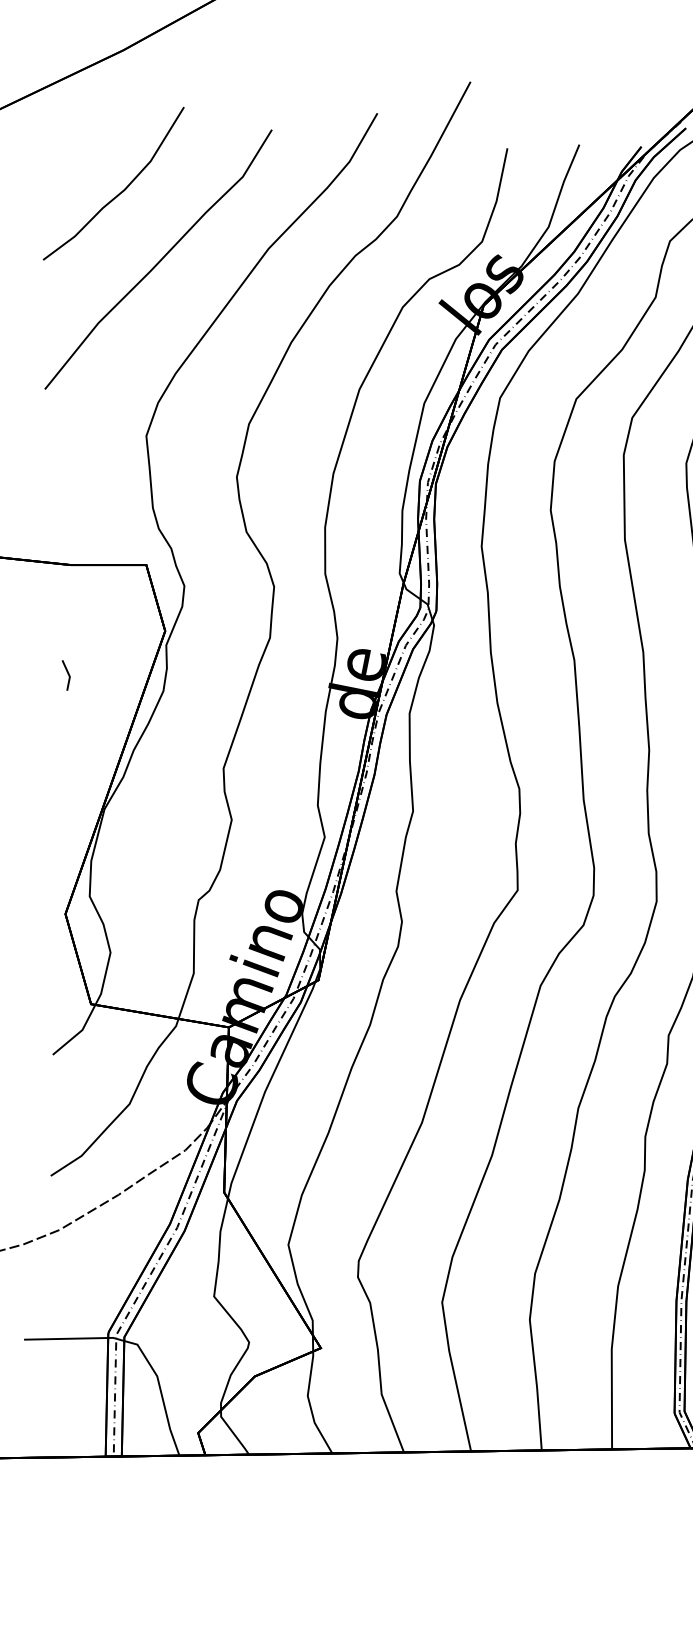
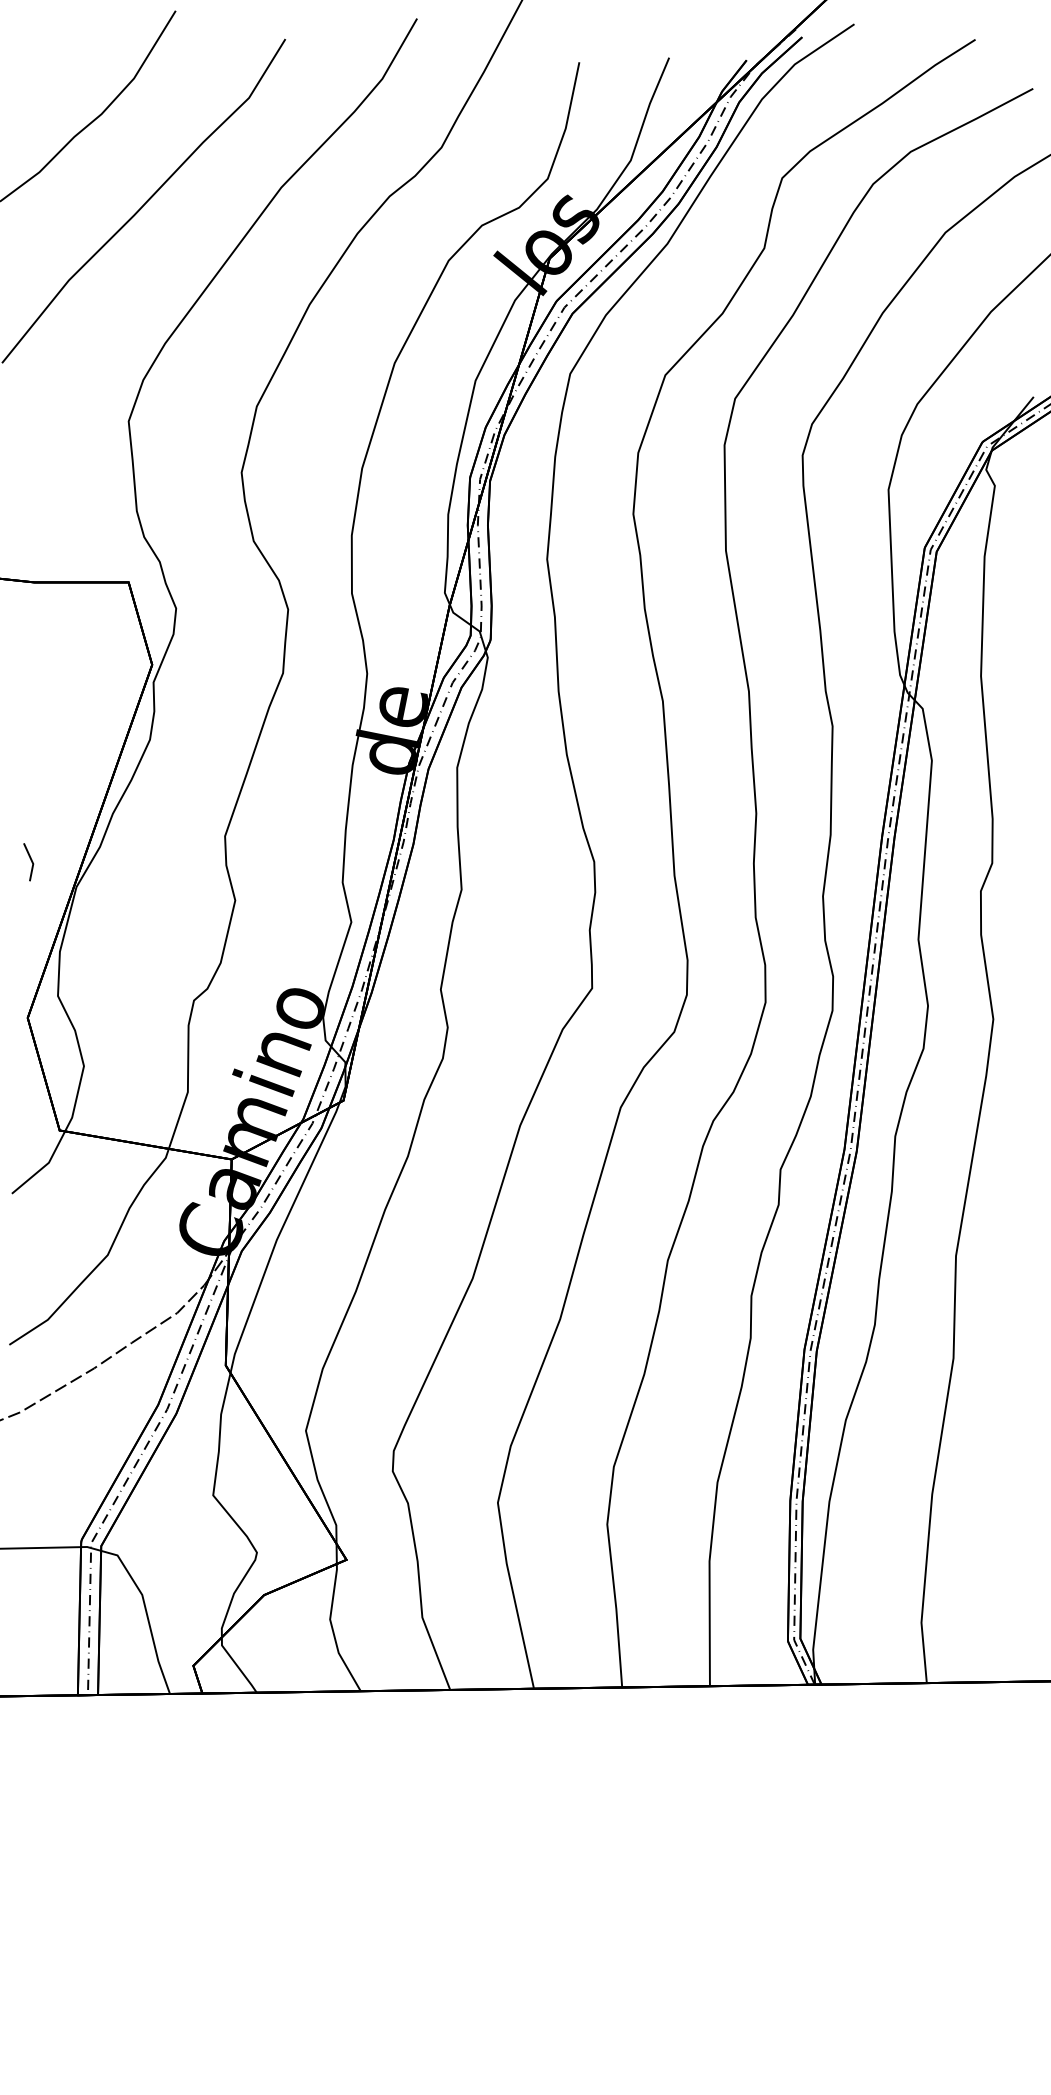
line: (67, 674) -> (30, 860), moved

